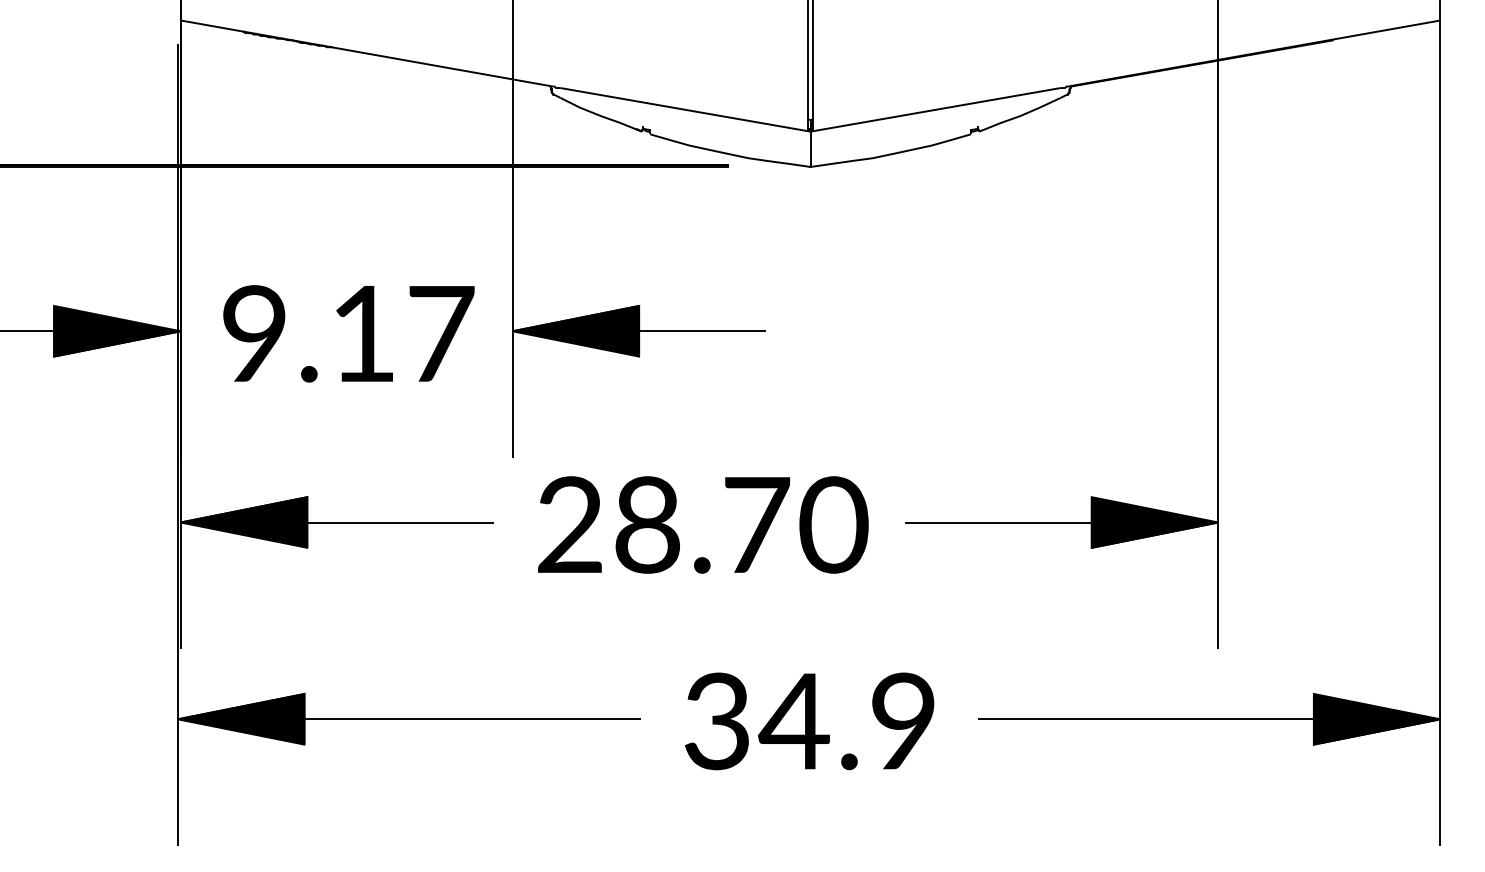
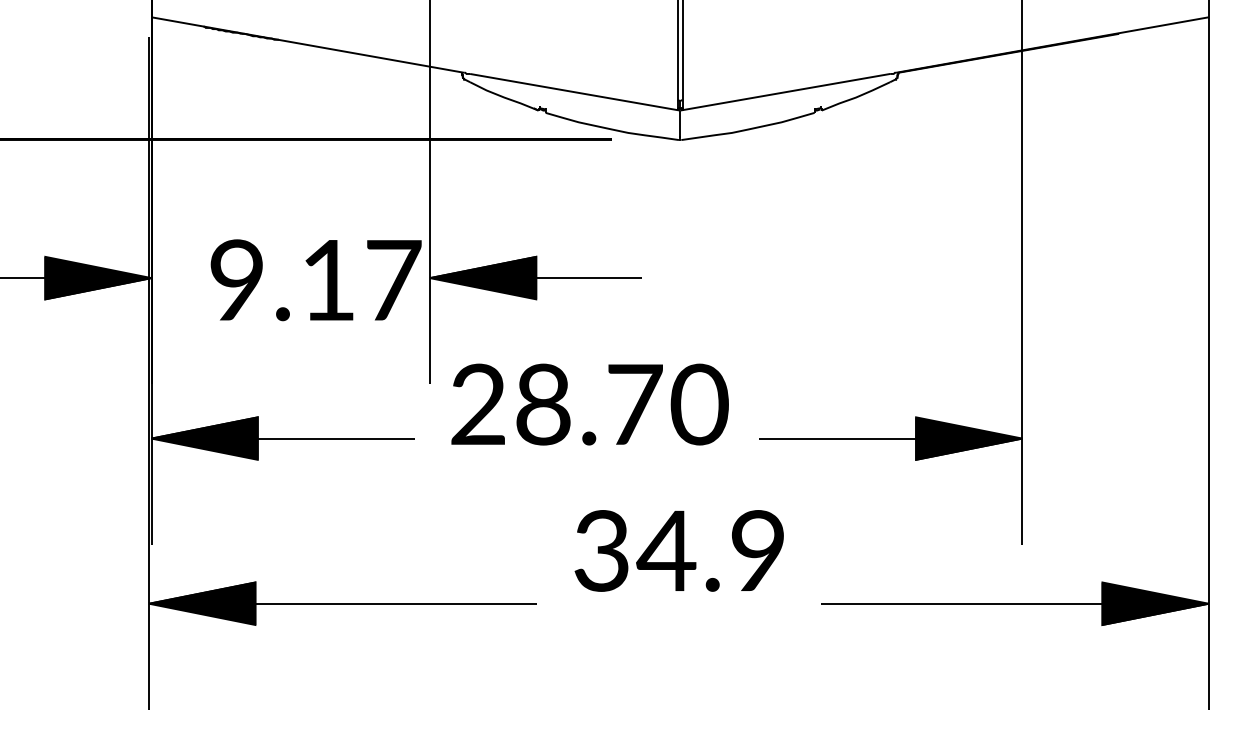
text: (348, 333) -> (315, 279), moved
text: (703, 524) -> (590, 404), moved
text: (809, 721) -> (679, 551), moved

